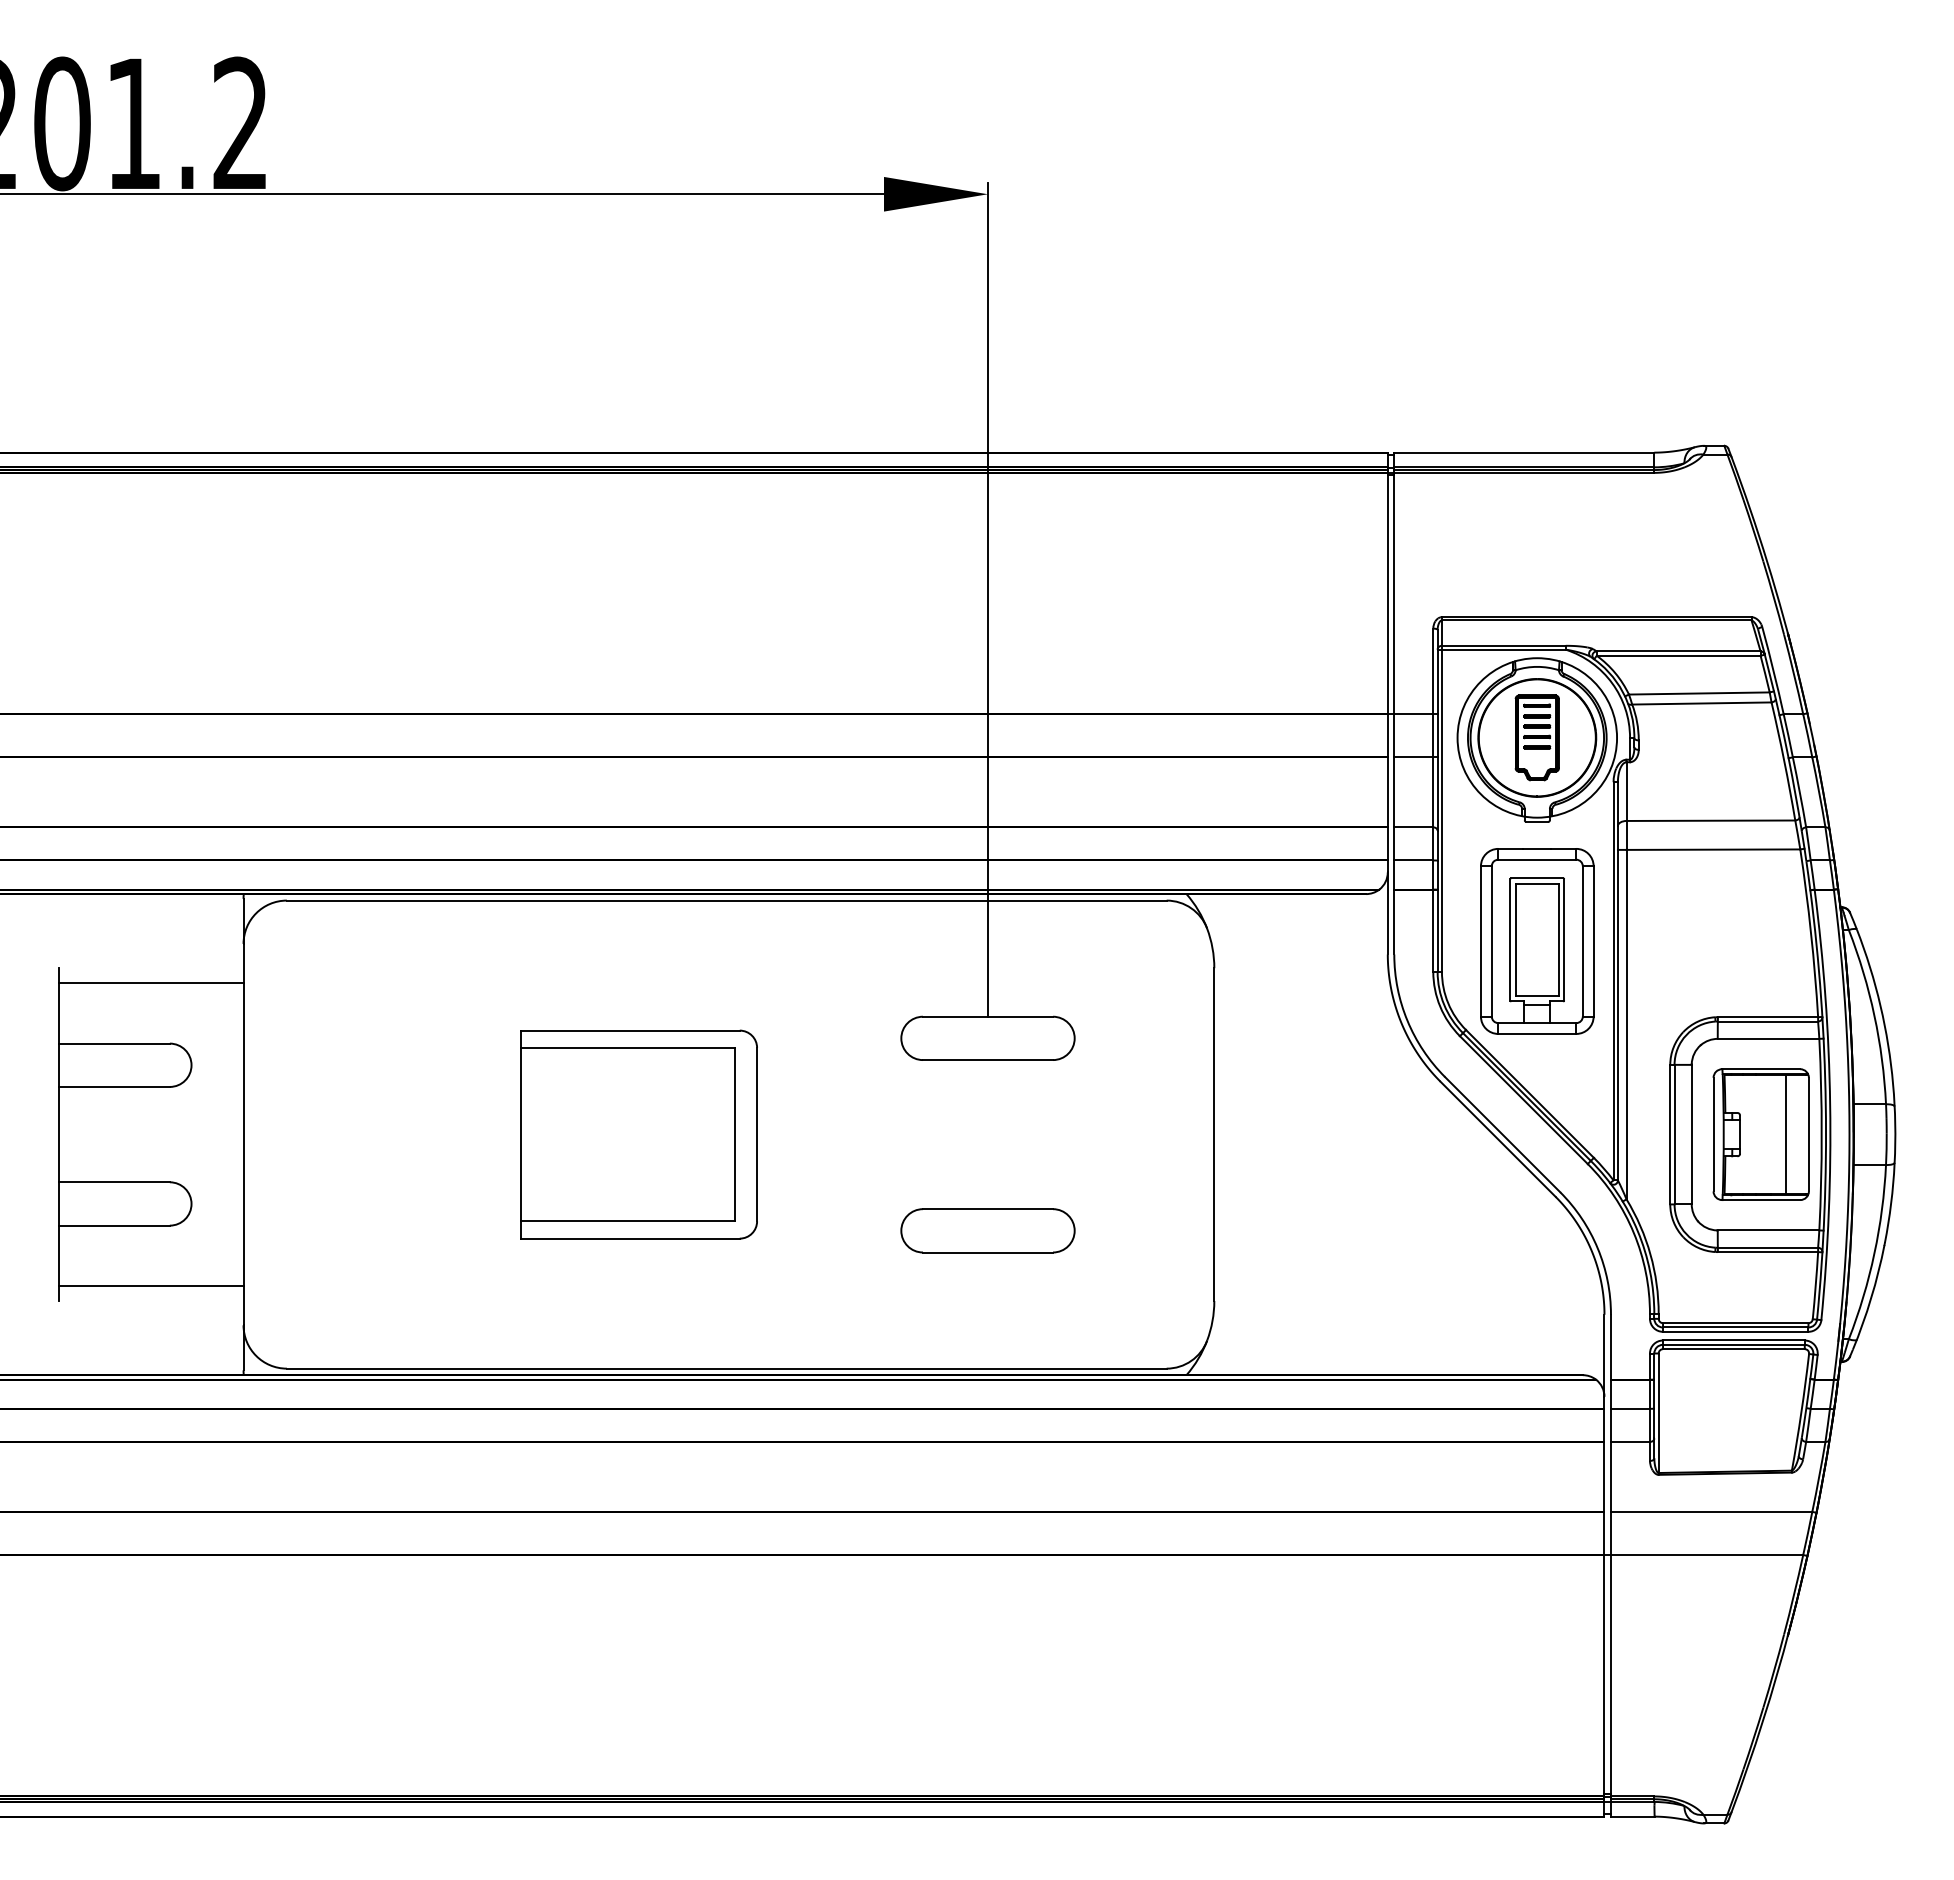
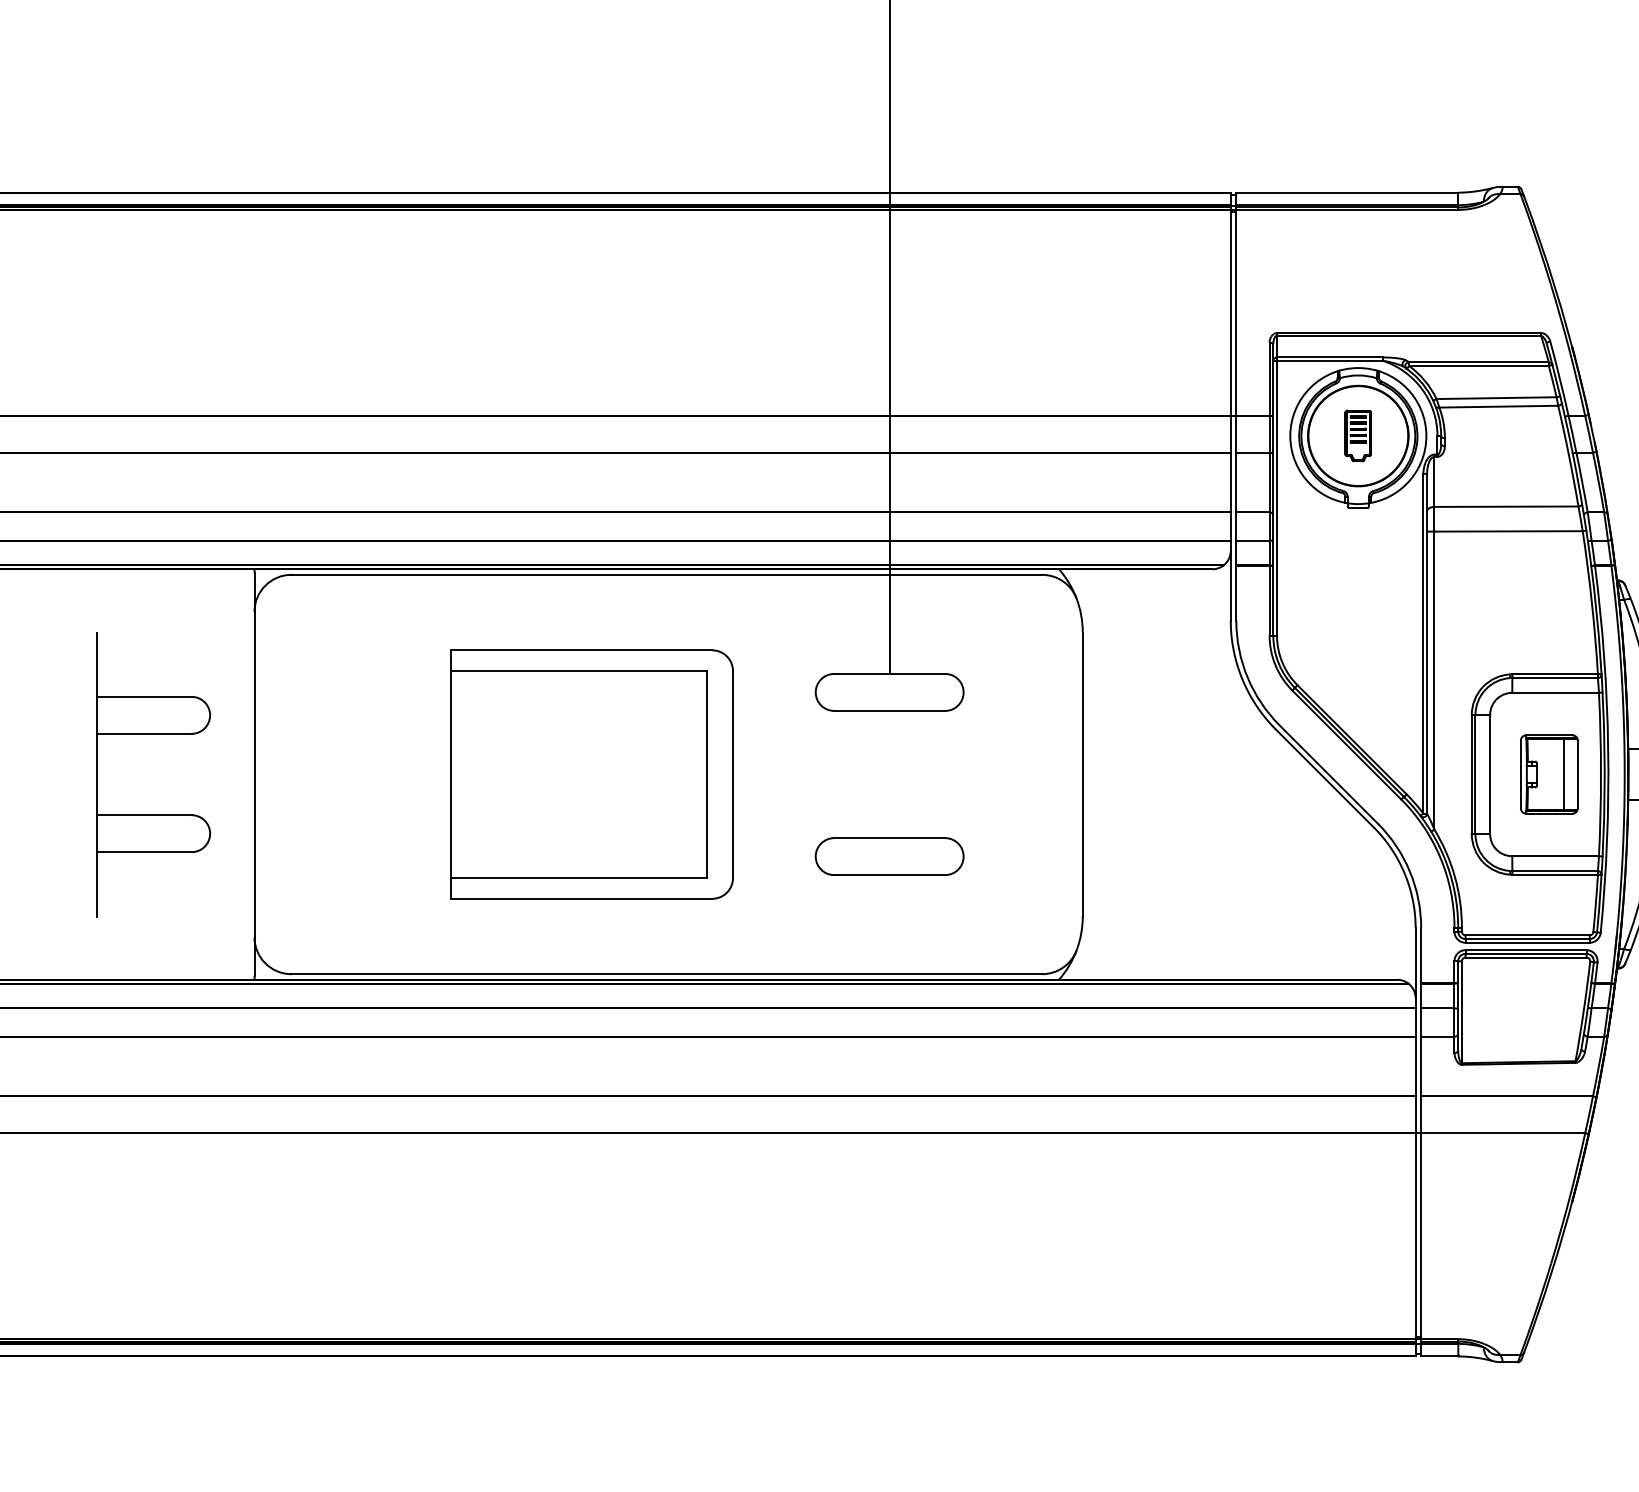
part: (1536, 737) -> (1357, 435), size x0.7
part: (1537, 941) -> (1358, 609), removed
line: (150, 982) -> (175, 644), removed
part: (638, 1134) -> (591, 774), size x1.4
part: (1760, 1134) -> (1548, 774), size x0.7
line: (150, 1286) -> (175, 904), removed

